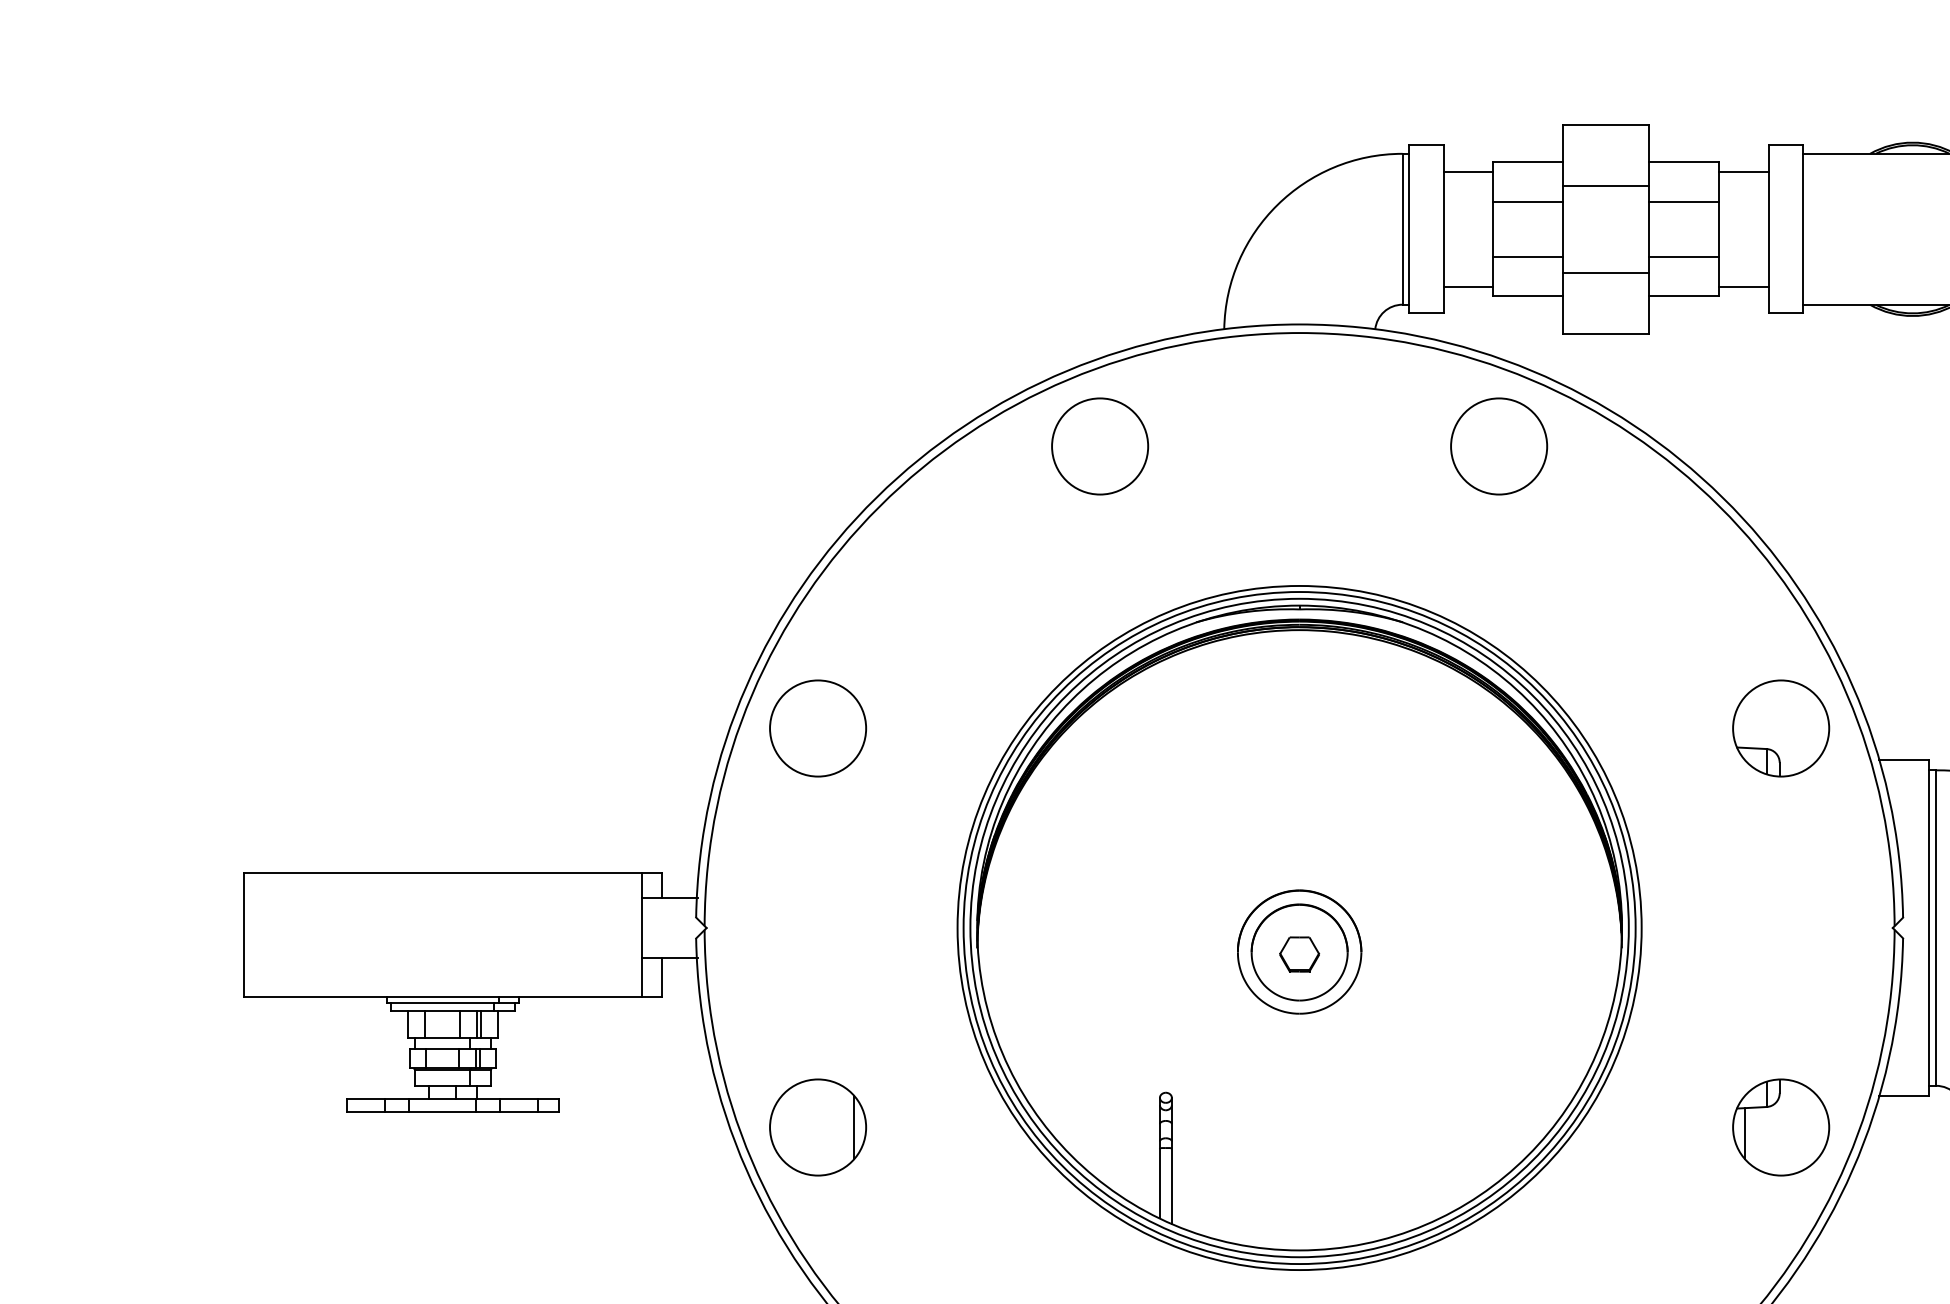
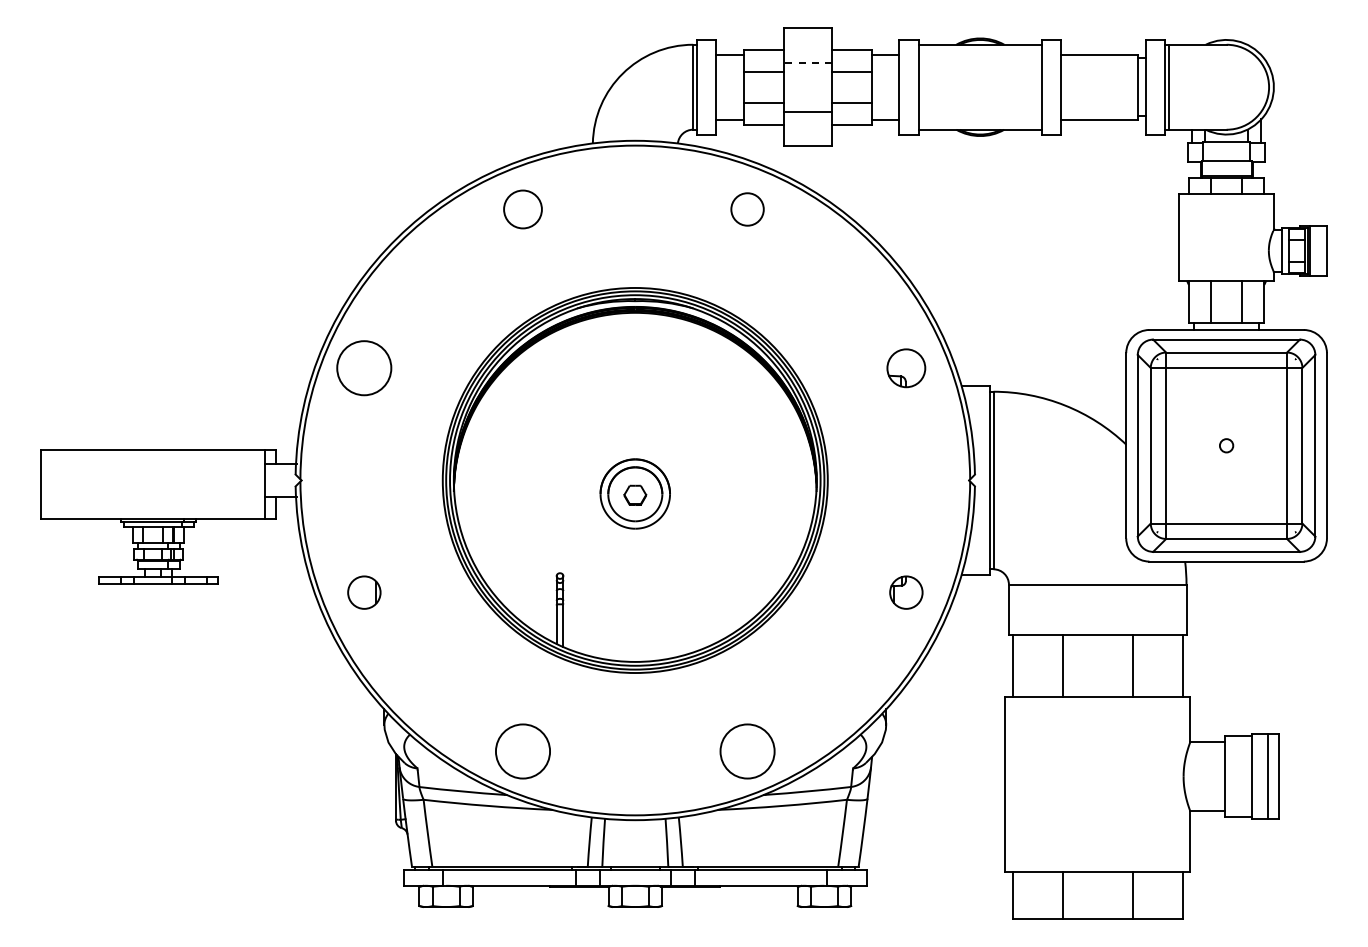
line: (1605, 185) -> (807, 62), solid -> dashed
circle: (1099, 446) -> (522, 209), size x0.7
circle: (1498, 446) -> (747, 209), size x0.6
part: (1781, 729) -> (906, 368), size x0.7
part: (818, 1127) -> (364, 592), size x0.6
part: (1781, 1127) -> (906, 592), size x0.6

